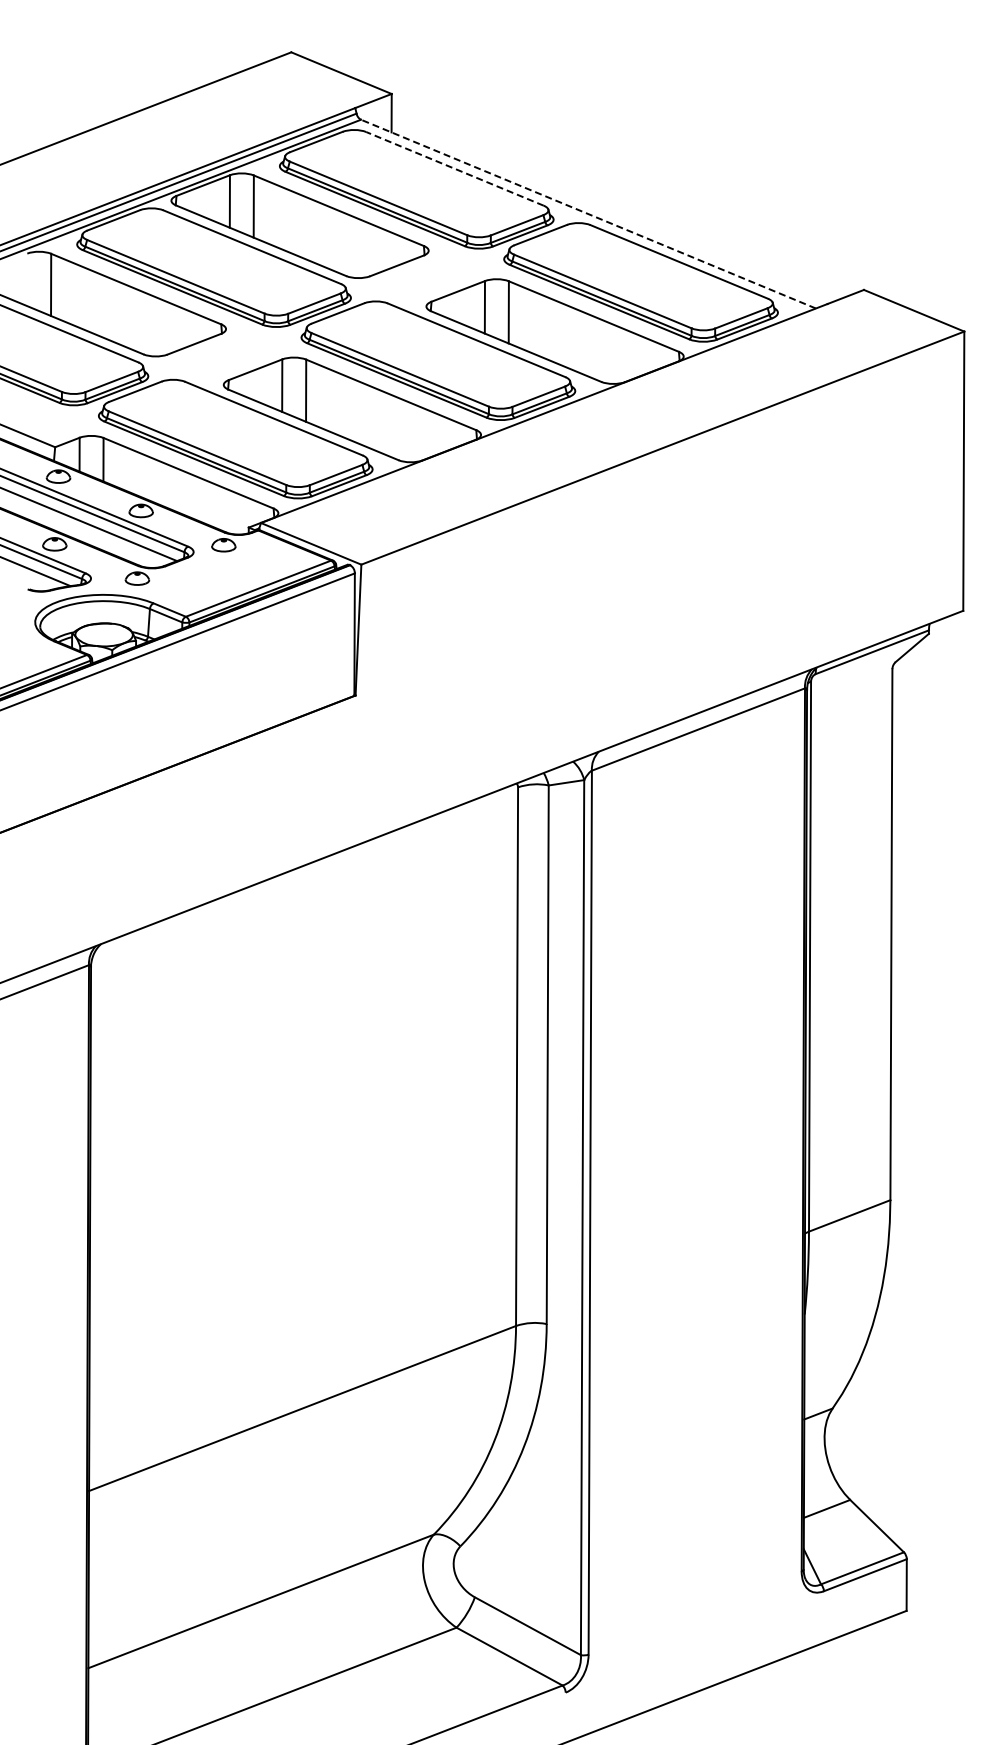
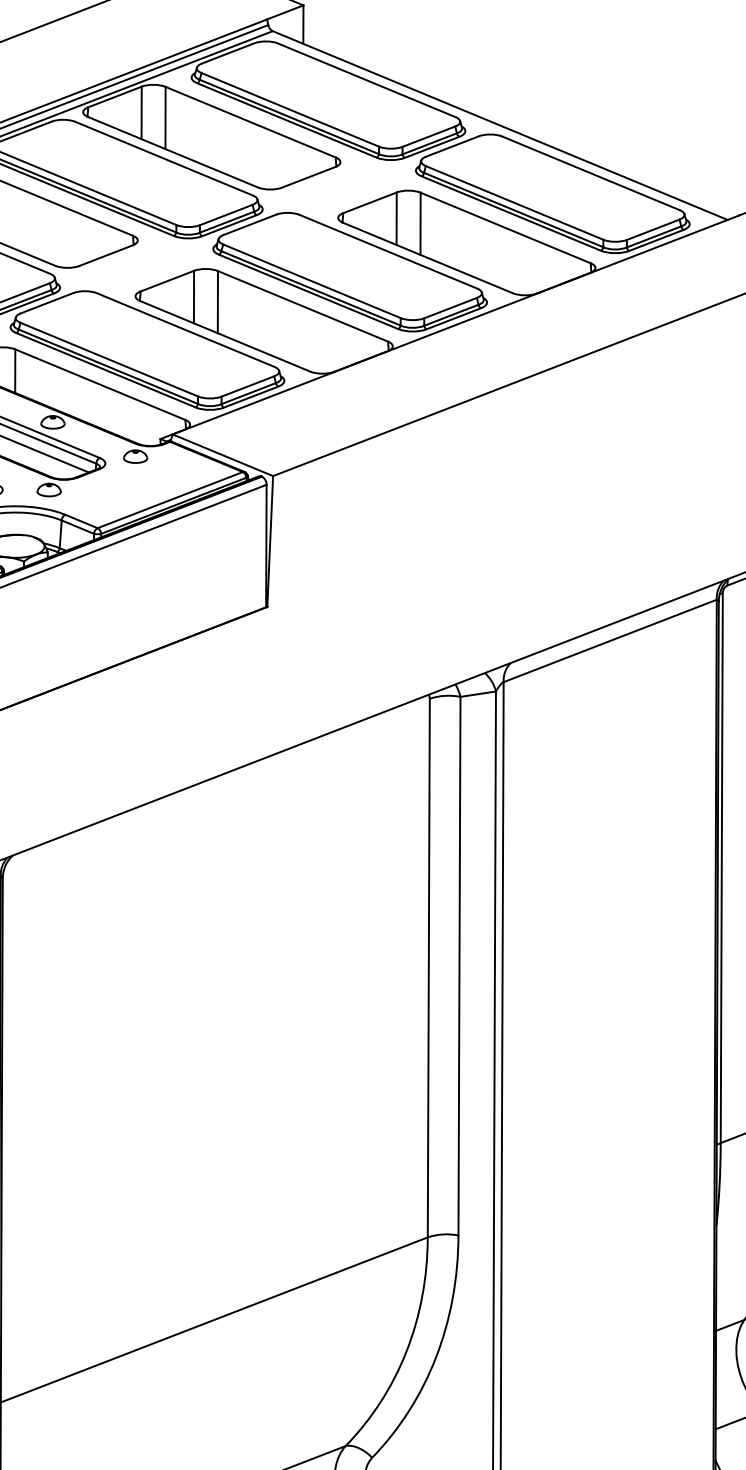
line: (454, 168) -> (366, 79), dashed -> solid
line: (588, 213) -> (500, 124), dashed -> solid

